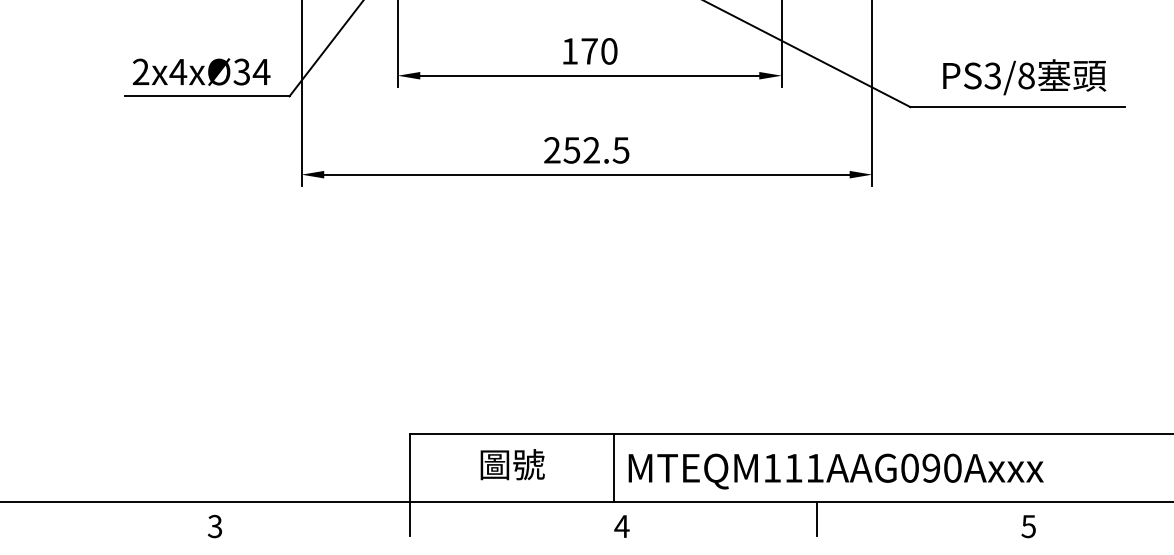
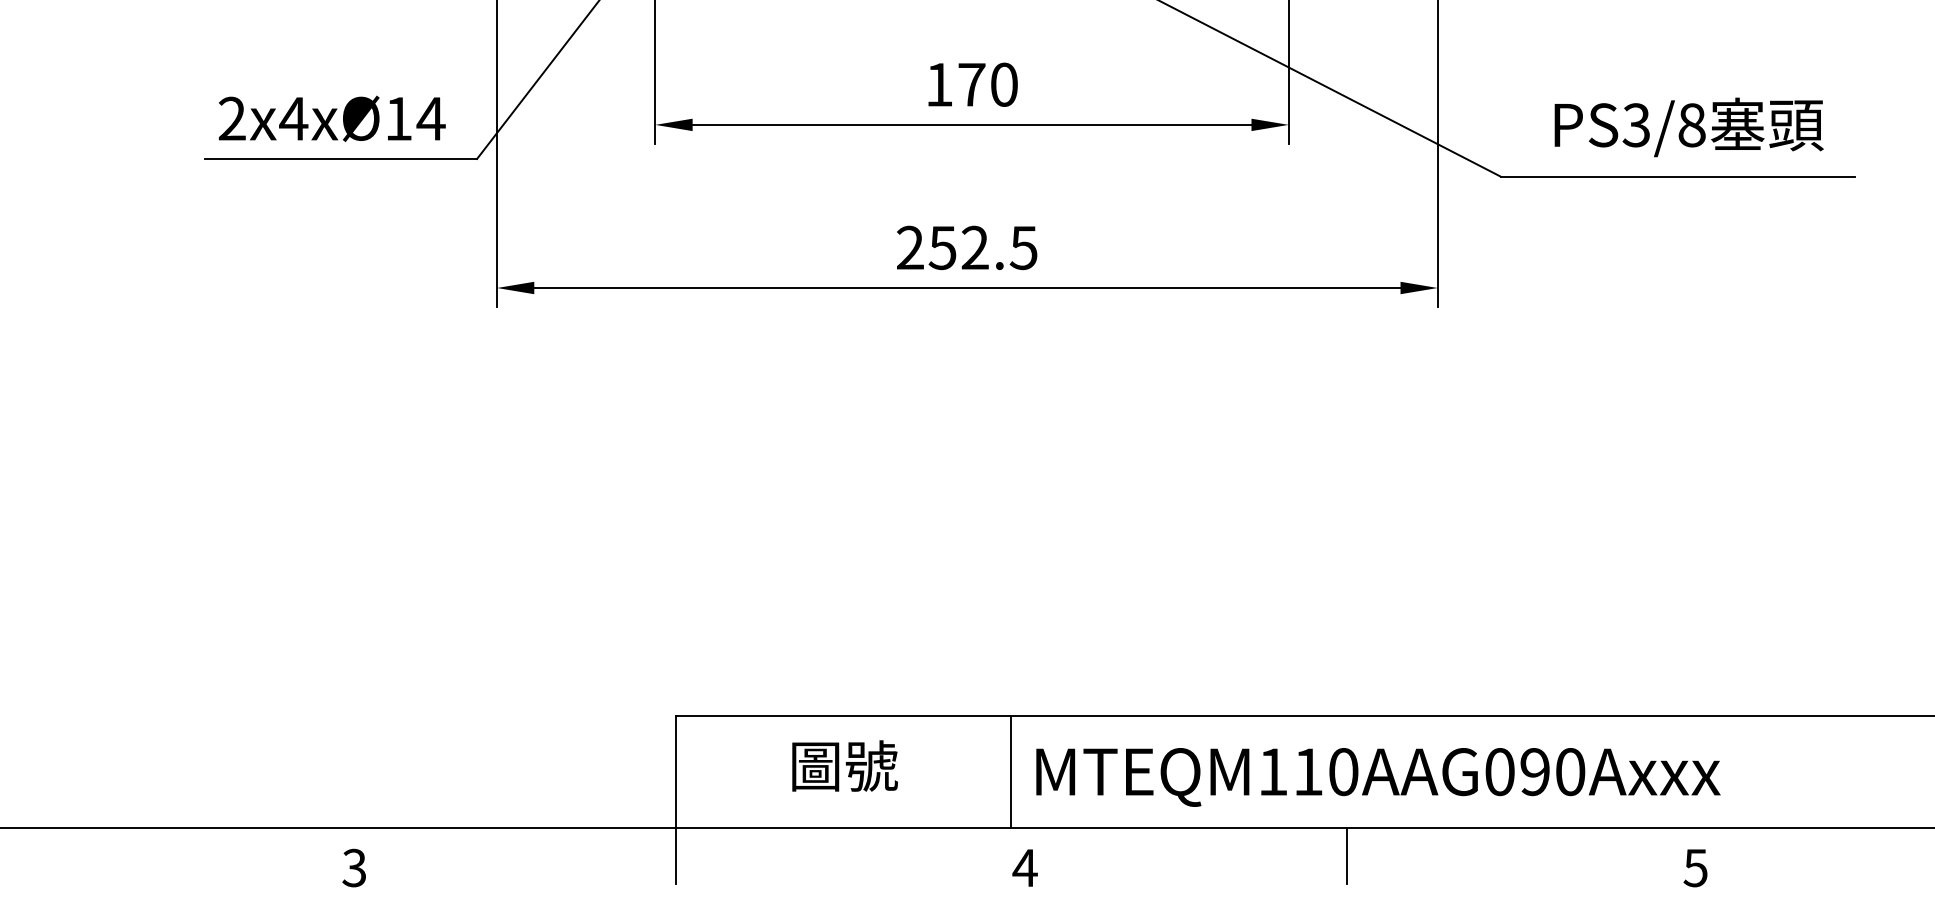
text: (241, 71) -> (397, 117), 2x4xØ34 -> 2x4xØ14
text: (815, 467) -> (1344, 770), MTEQM111AAG090Axxx -> MTEQM110AAG090Axxx

